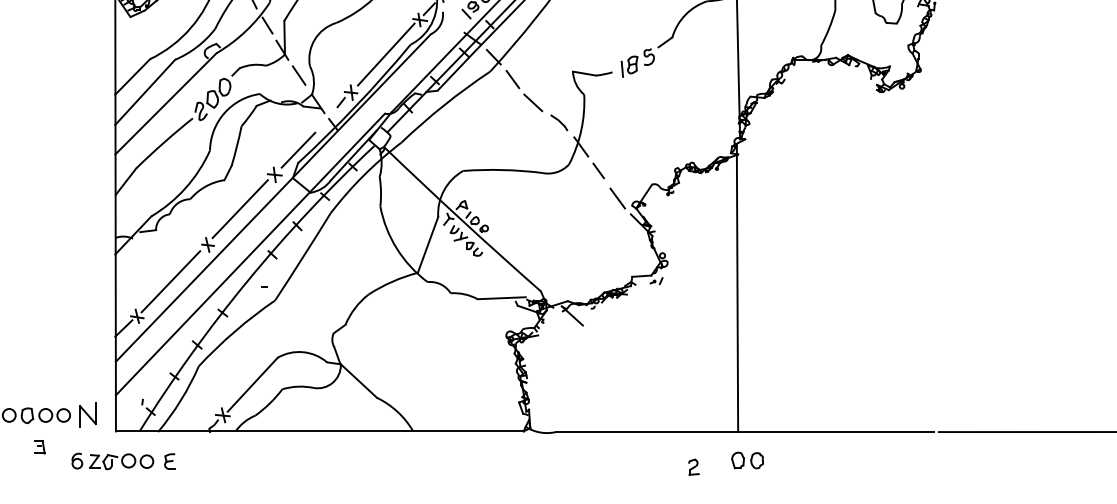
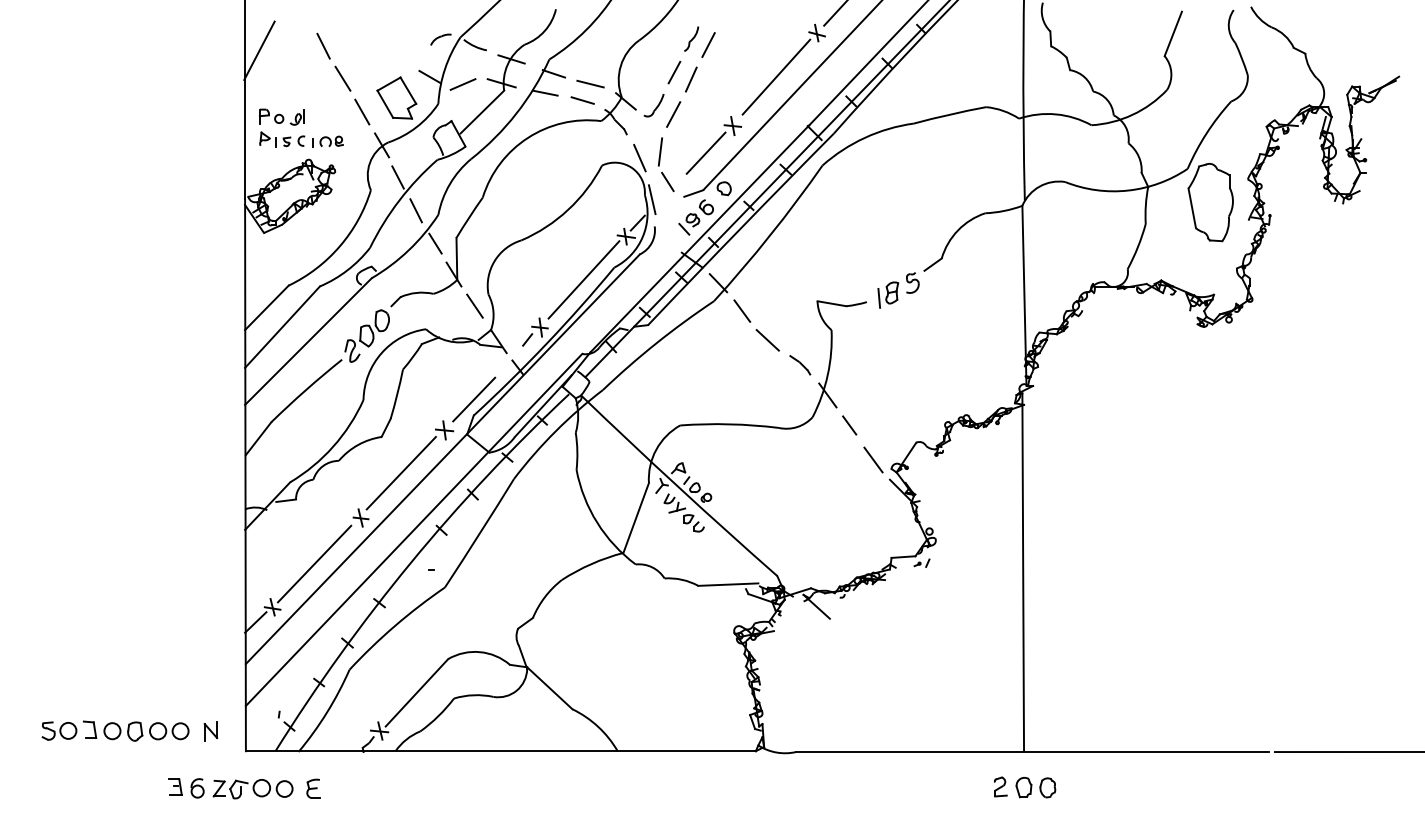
part: (87, 415) -> (210, 731), size x0.62
part: (39, 446) -> (175, 786), moved
part: (693, 466) -> (1000, 786), moved

